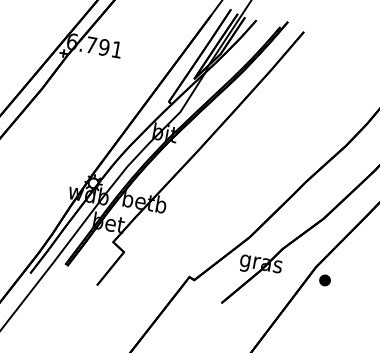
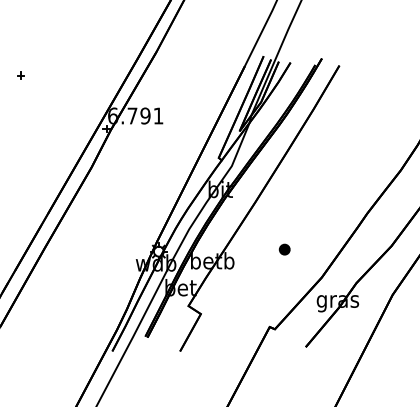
part: (324, 280) -> (284, 249), moved

